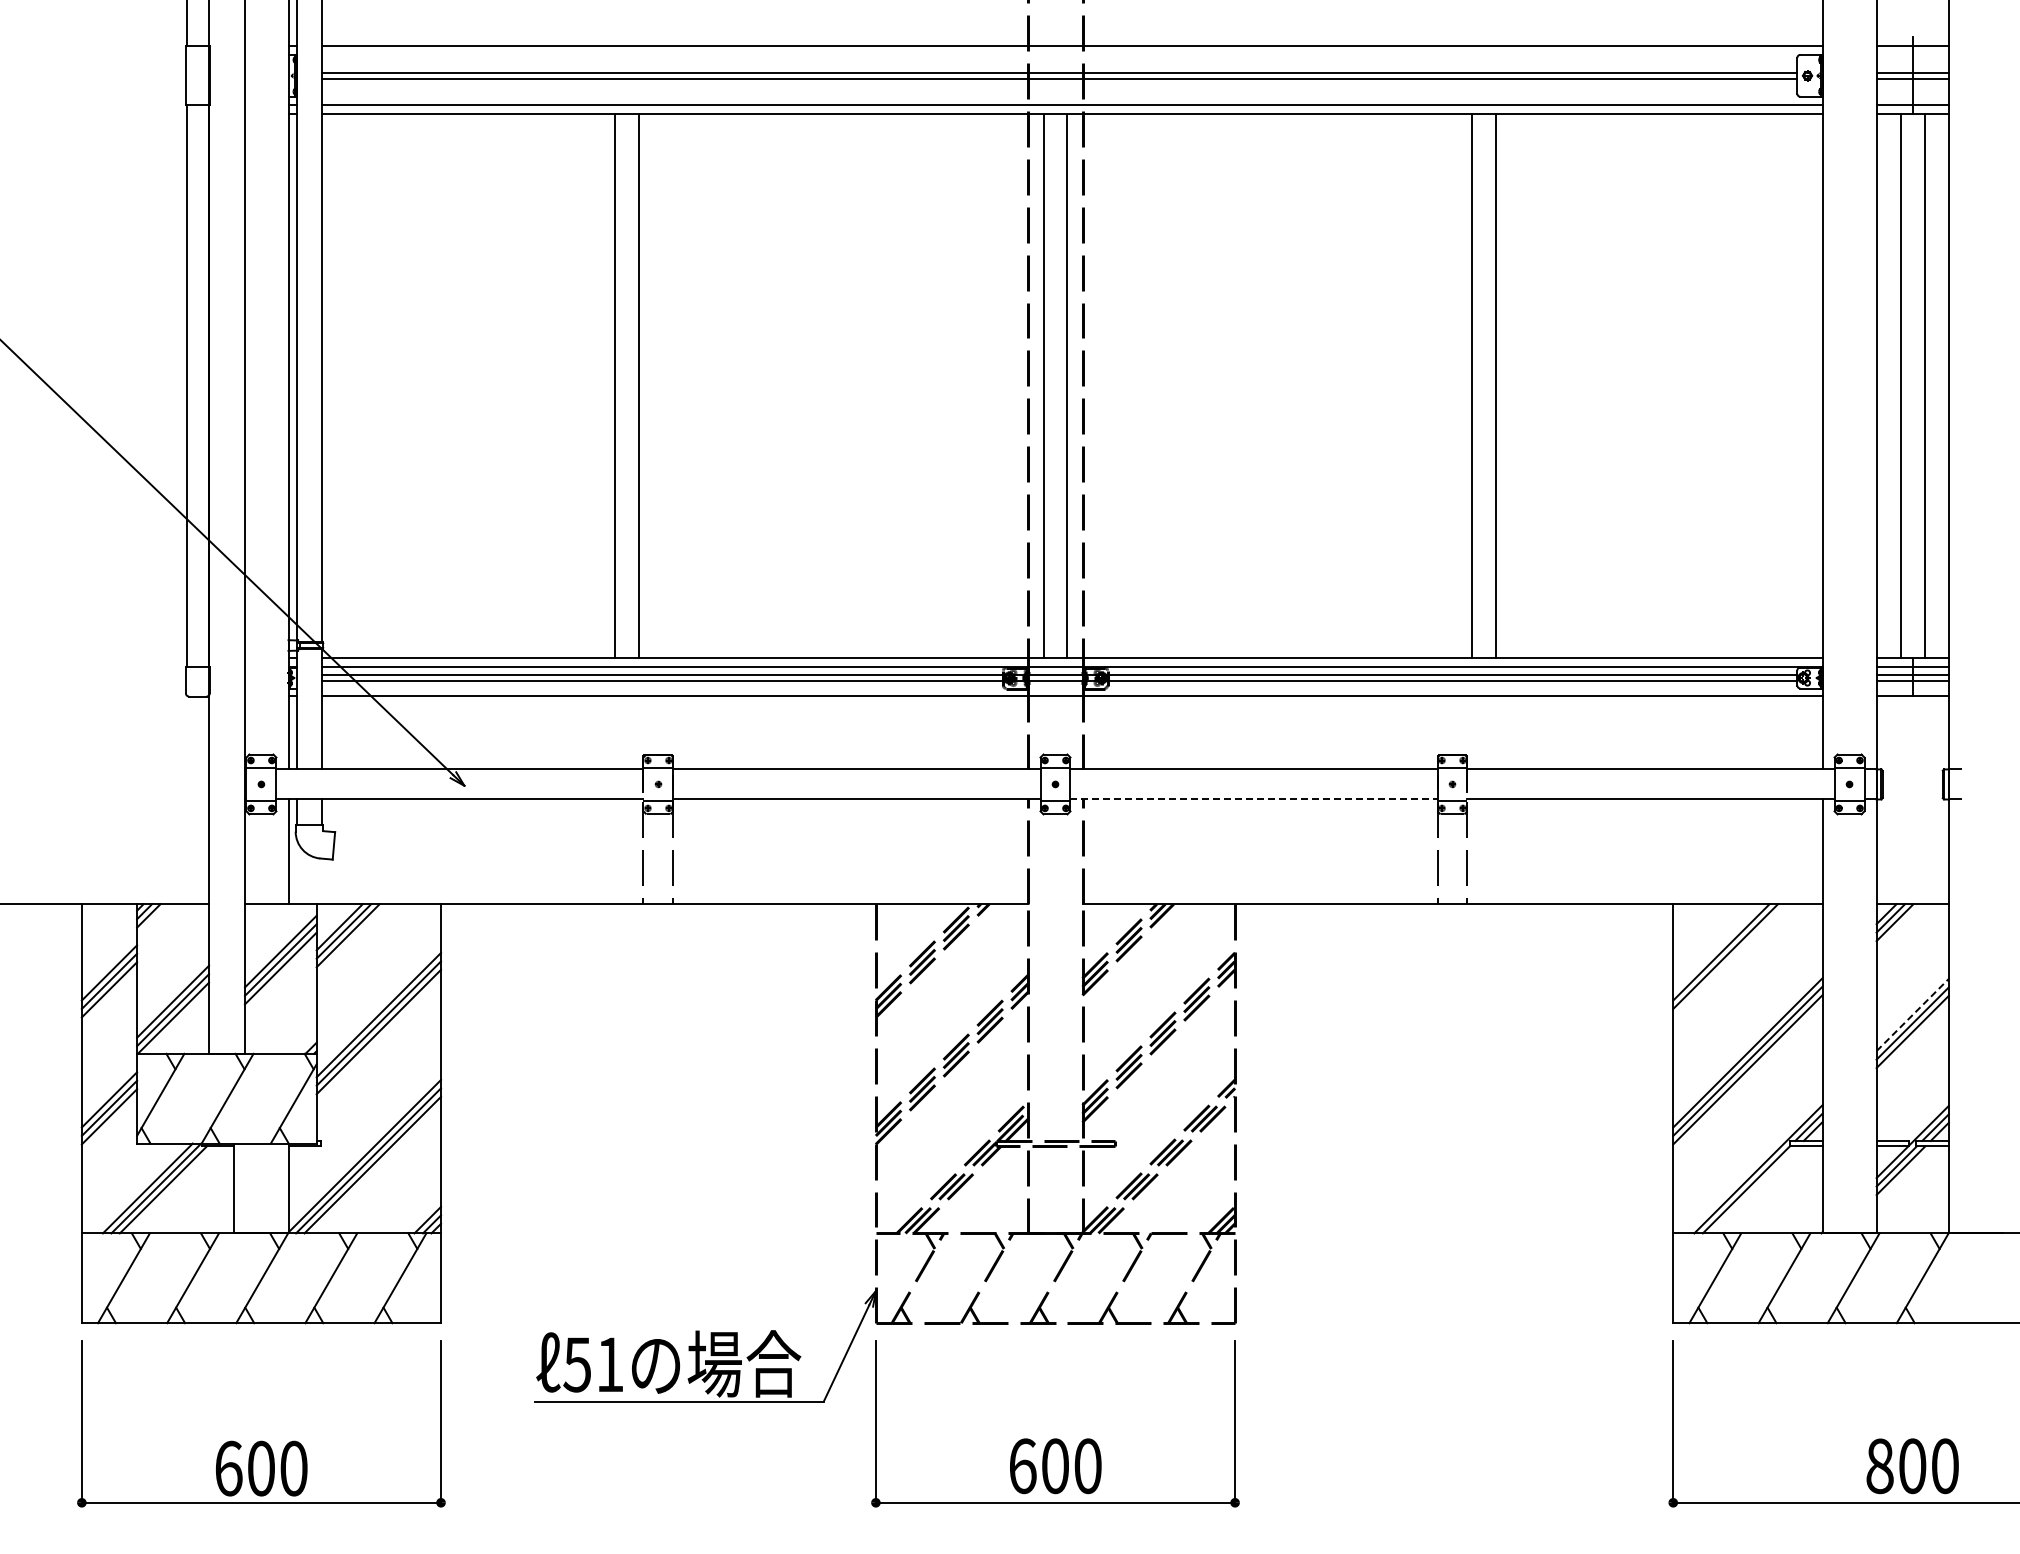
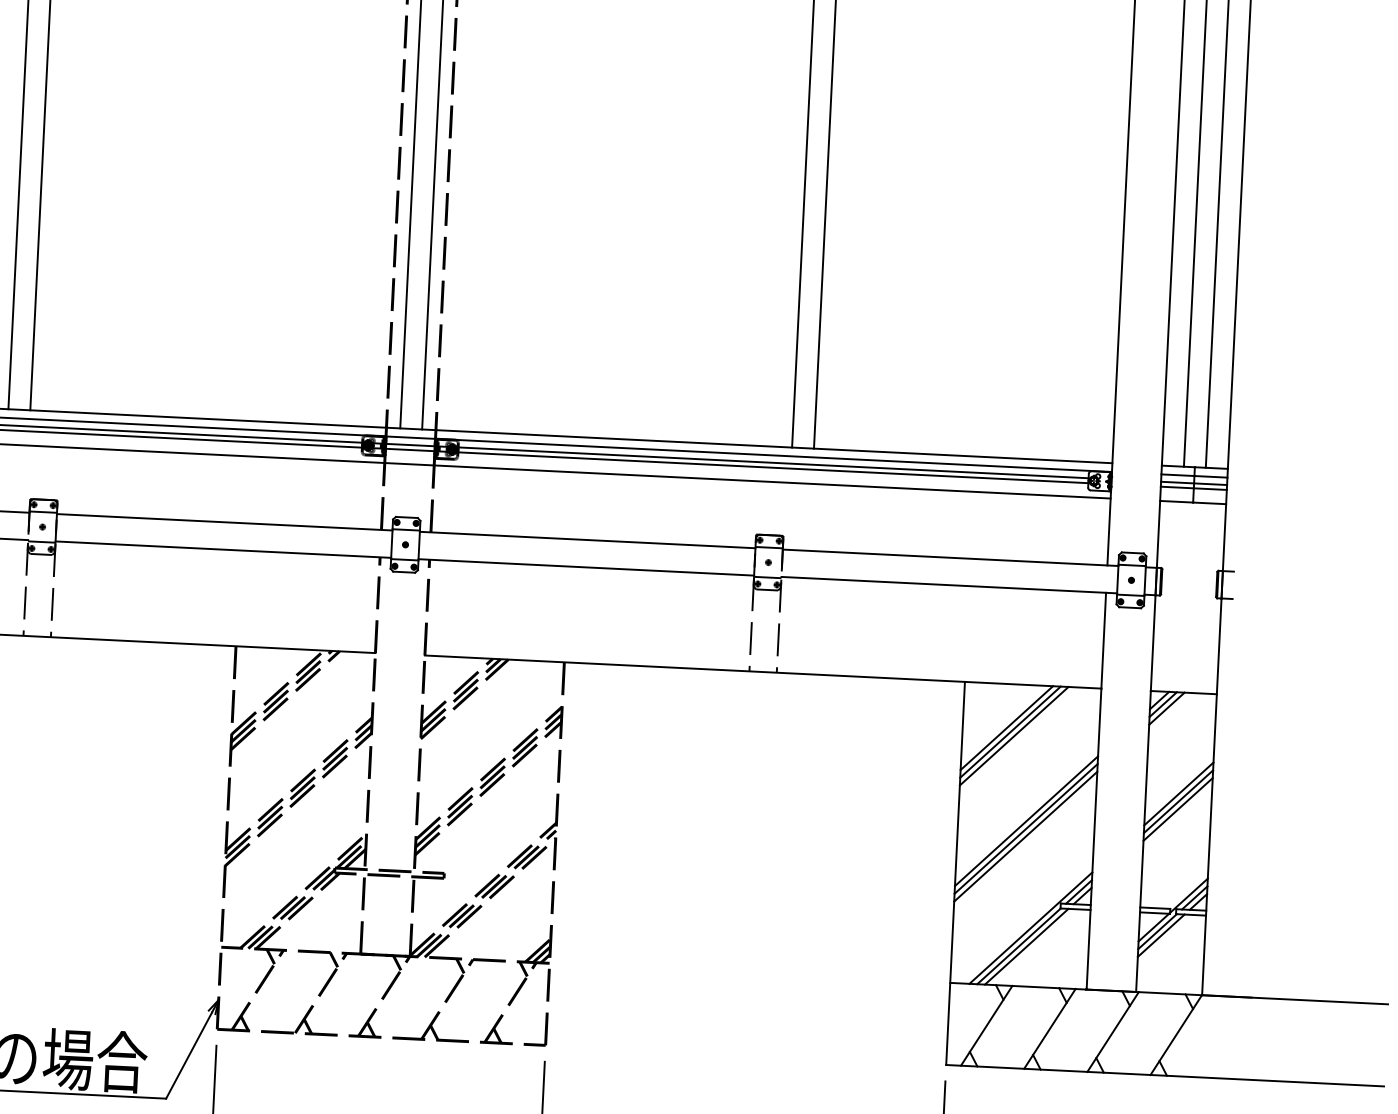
line: (1253, 799) -> (585, 567), dashed -> solid
line: (1729, 960) -> (1013, 735), added
line: (1913, 1014) -> (1179, 793), dashed -> solid
line: (1754, 1189) -> (1026, 946), added

